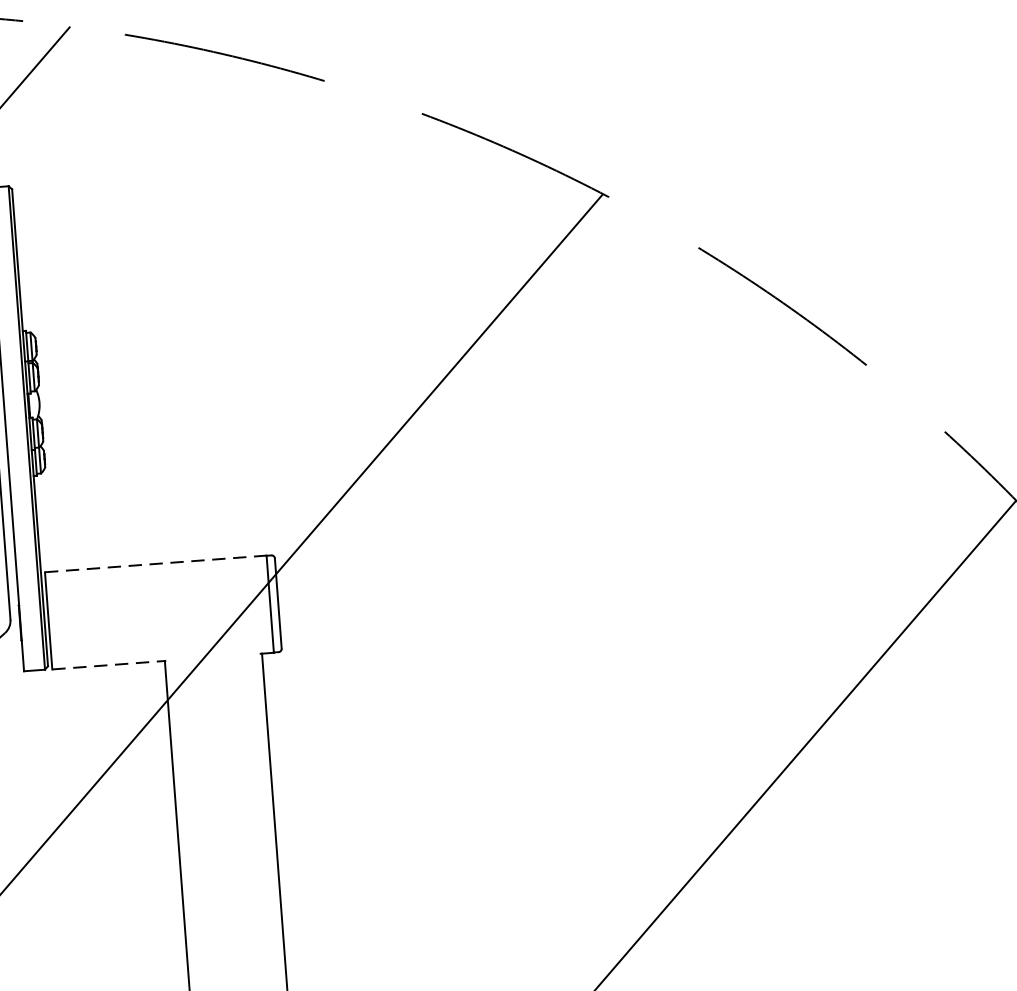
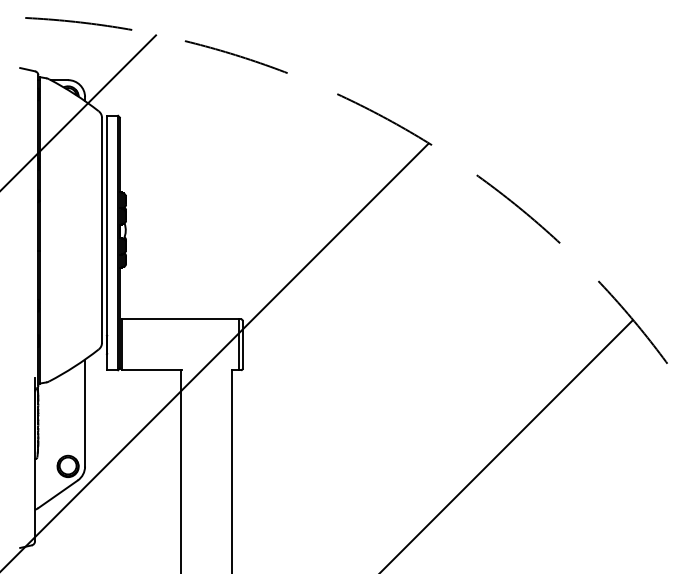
line: (156, 564) -> (180, 319), dashed -> solid
line: (108, 665) -> (151, 370), dashed -> solid

